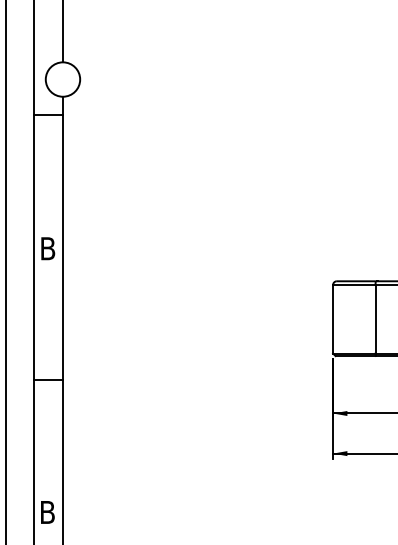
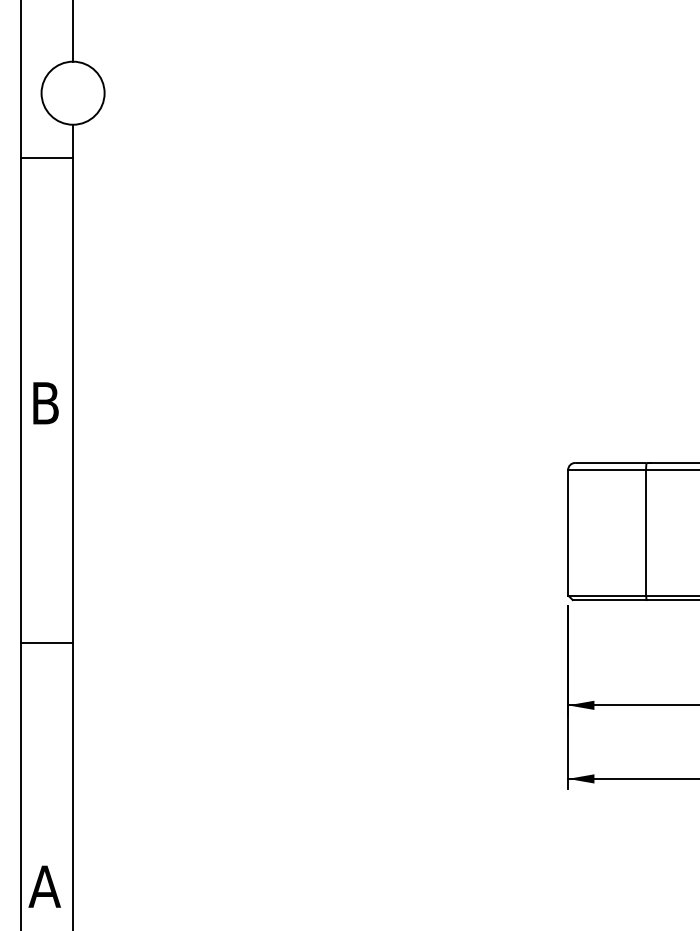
text: (47, 512) -> (44, 886), B -> A

